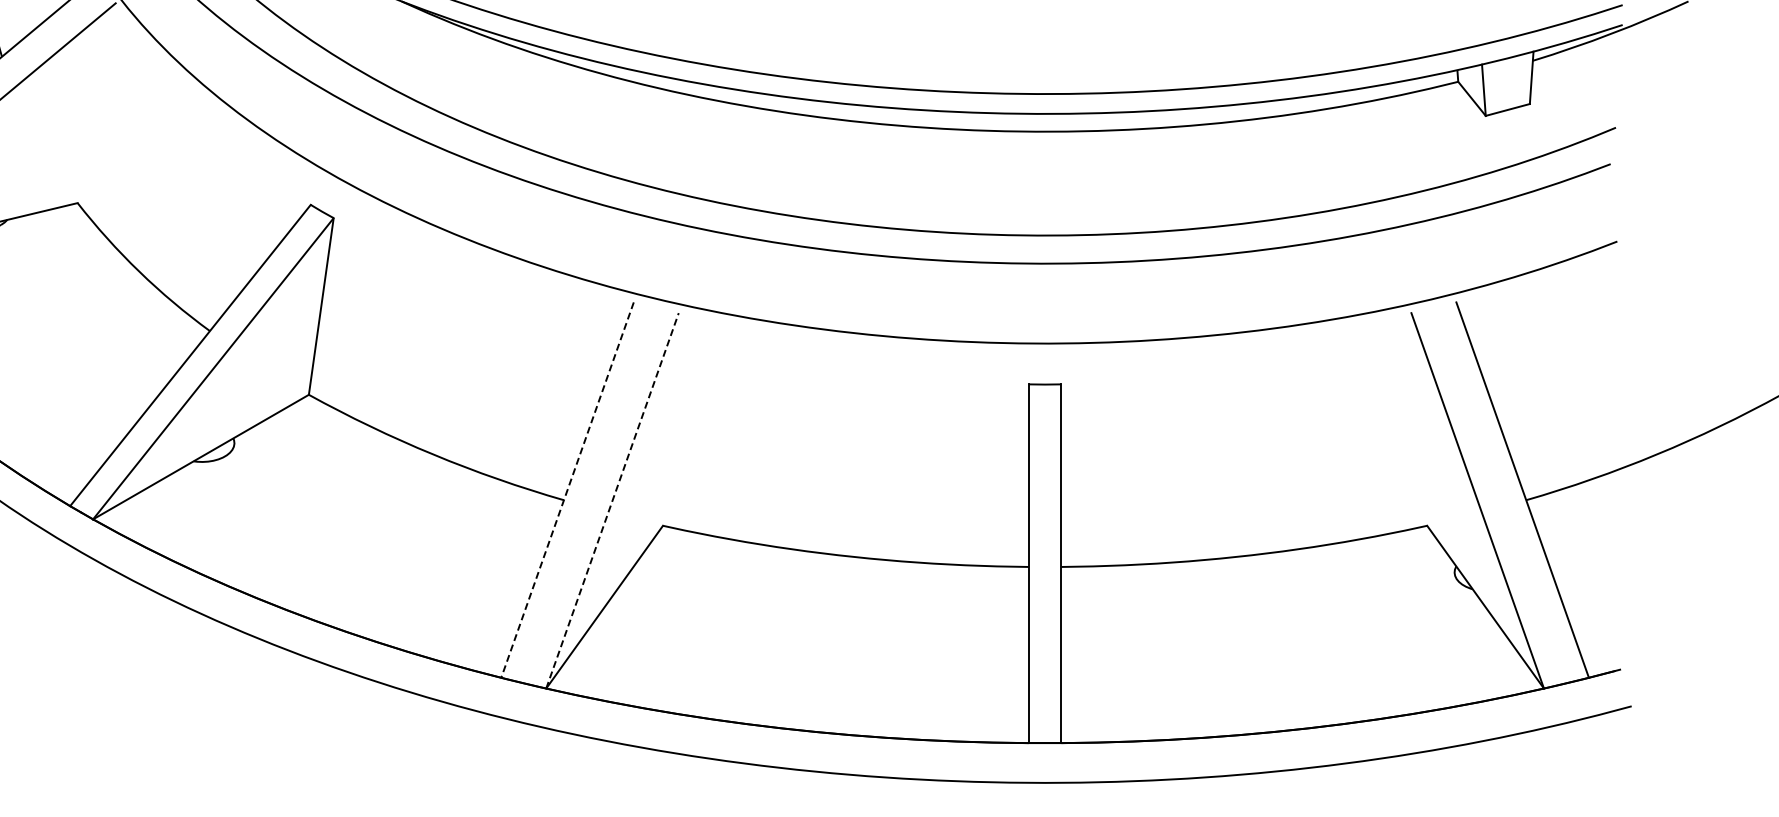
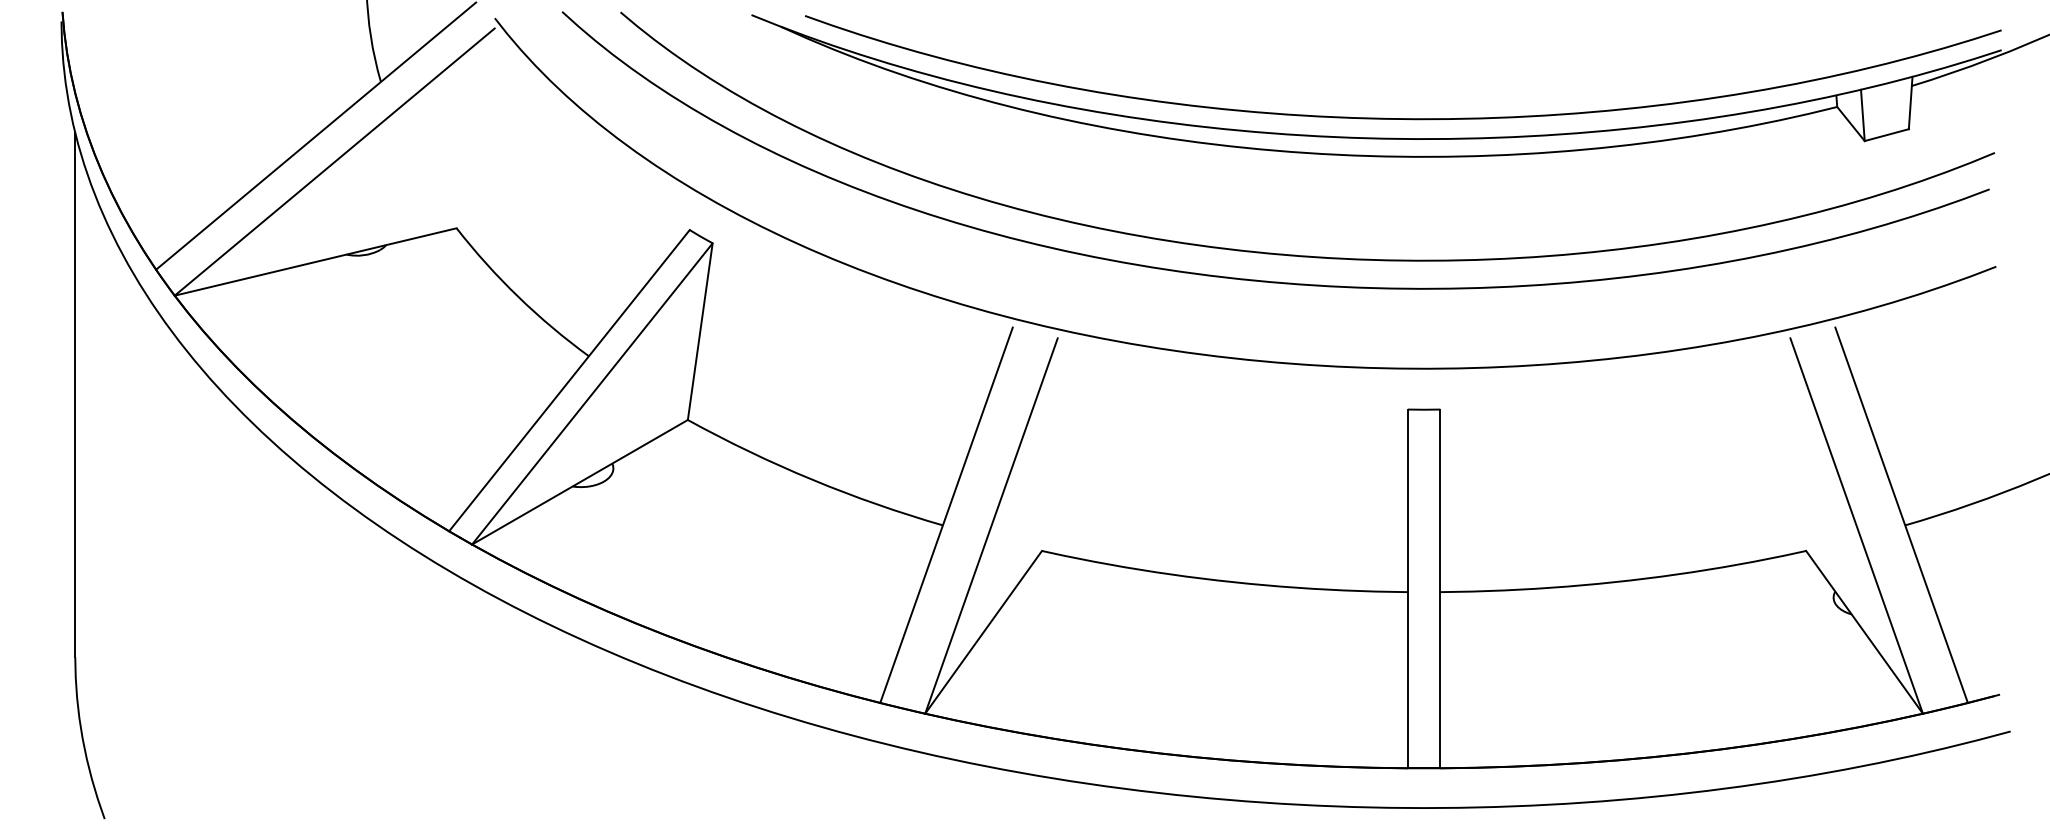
line: (567, 490) -> (946, 515), dashed -> solid
line: (612, 500) -> (991, 525), dashed -> solid

